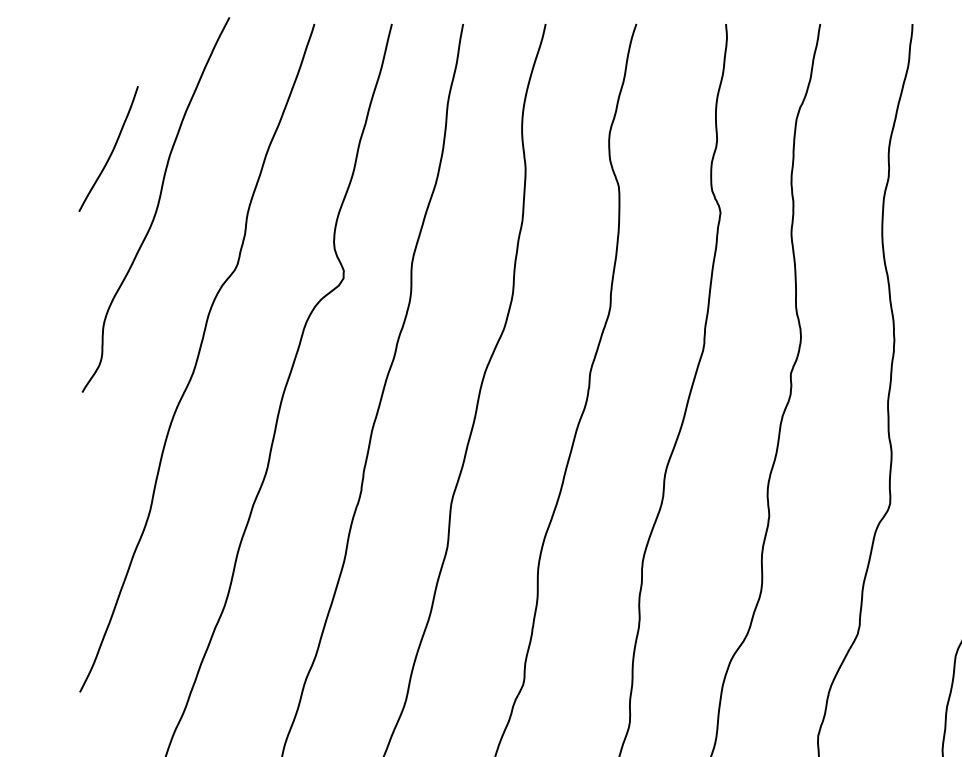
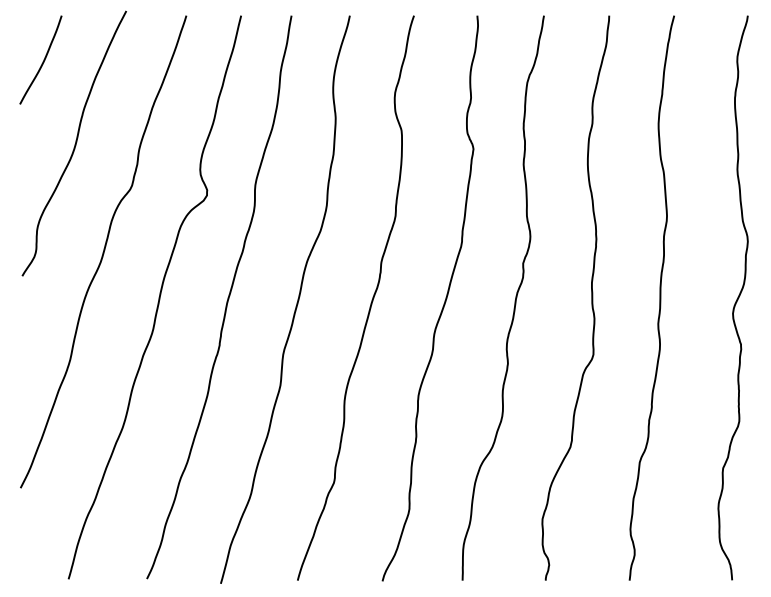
curve: (110, 151) -> (42, 61), moved

